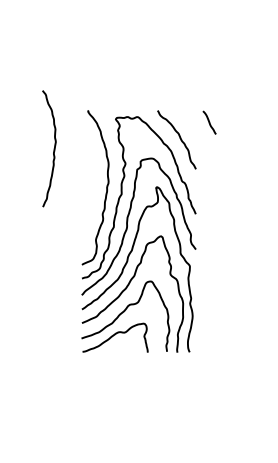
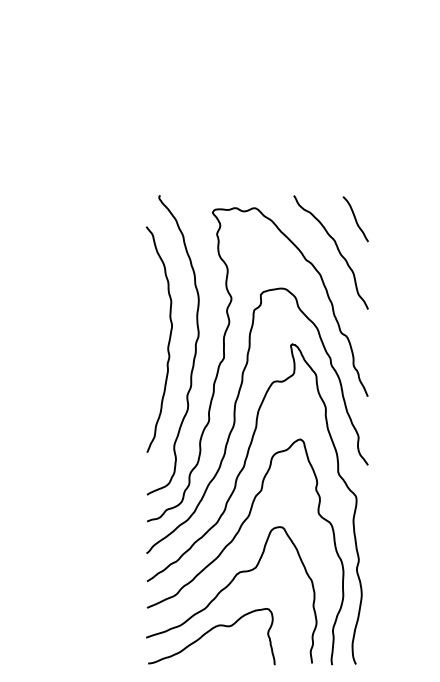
line: (209, 122) -> (355, 218), moved
curve: (53, 148) -> (167, 338), moved

